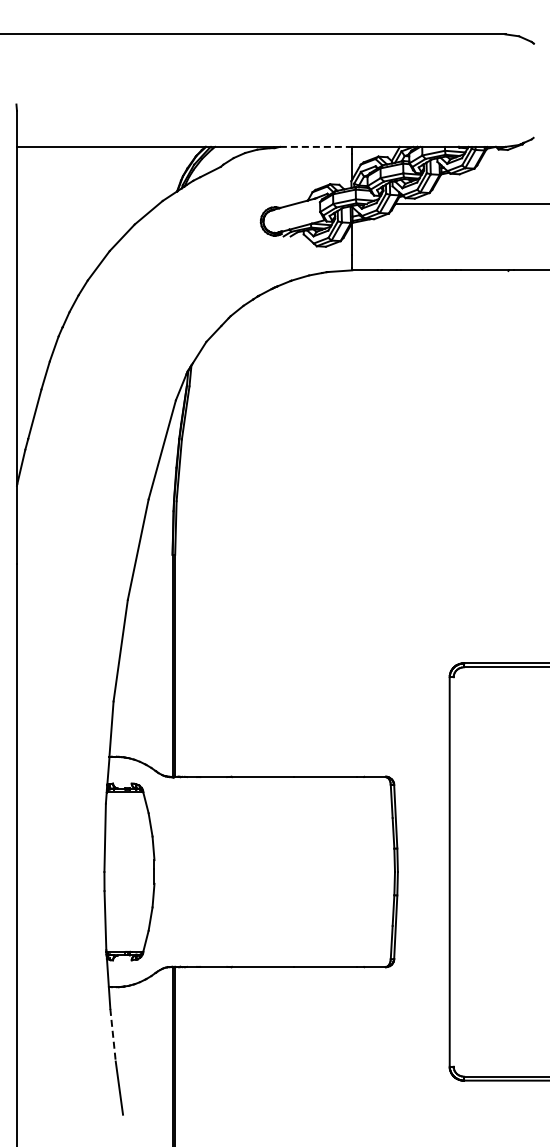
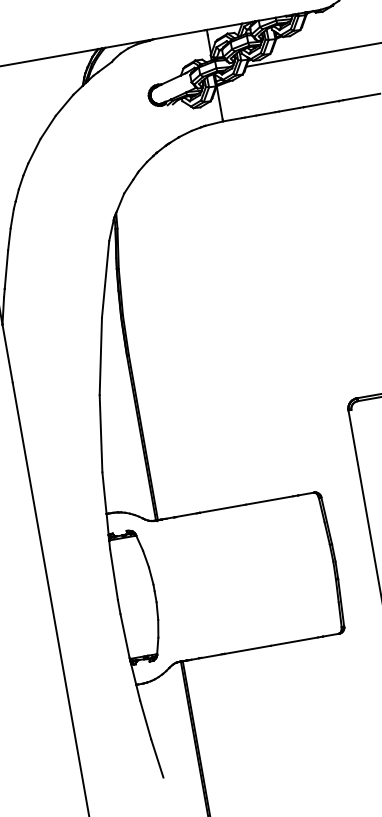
line: (314, 146) -> (178, 34), dashed -> solid
line: (113, 1035) -> (146, 720), dashed -> solid

